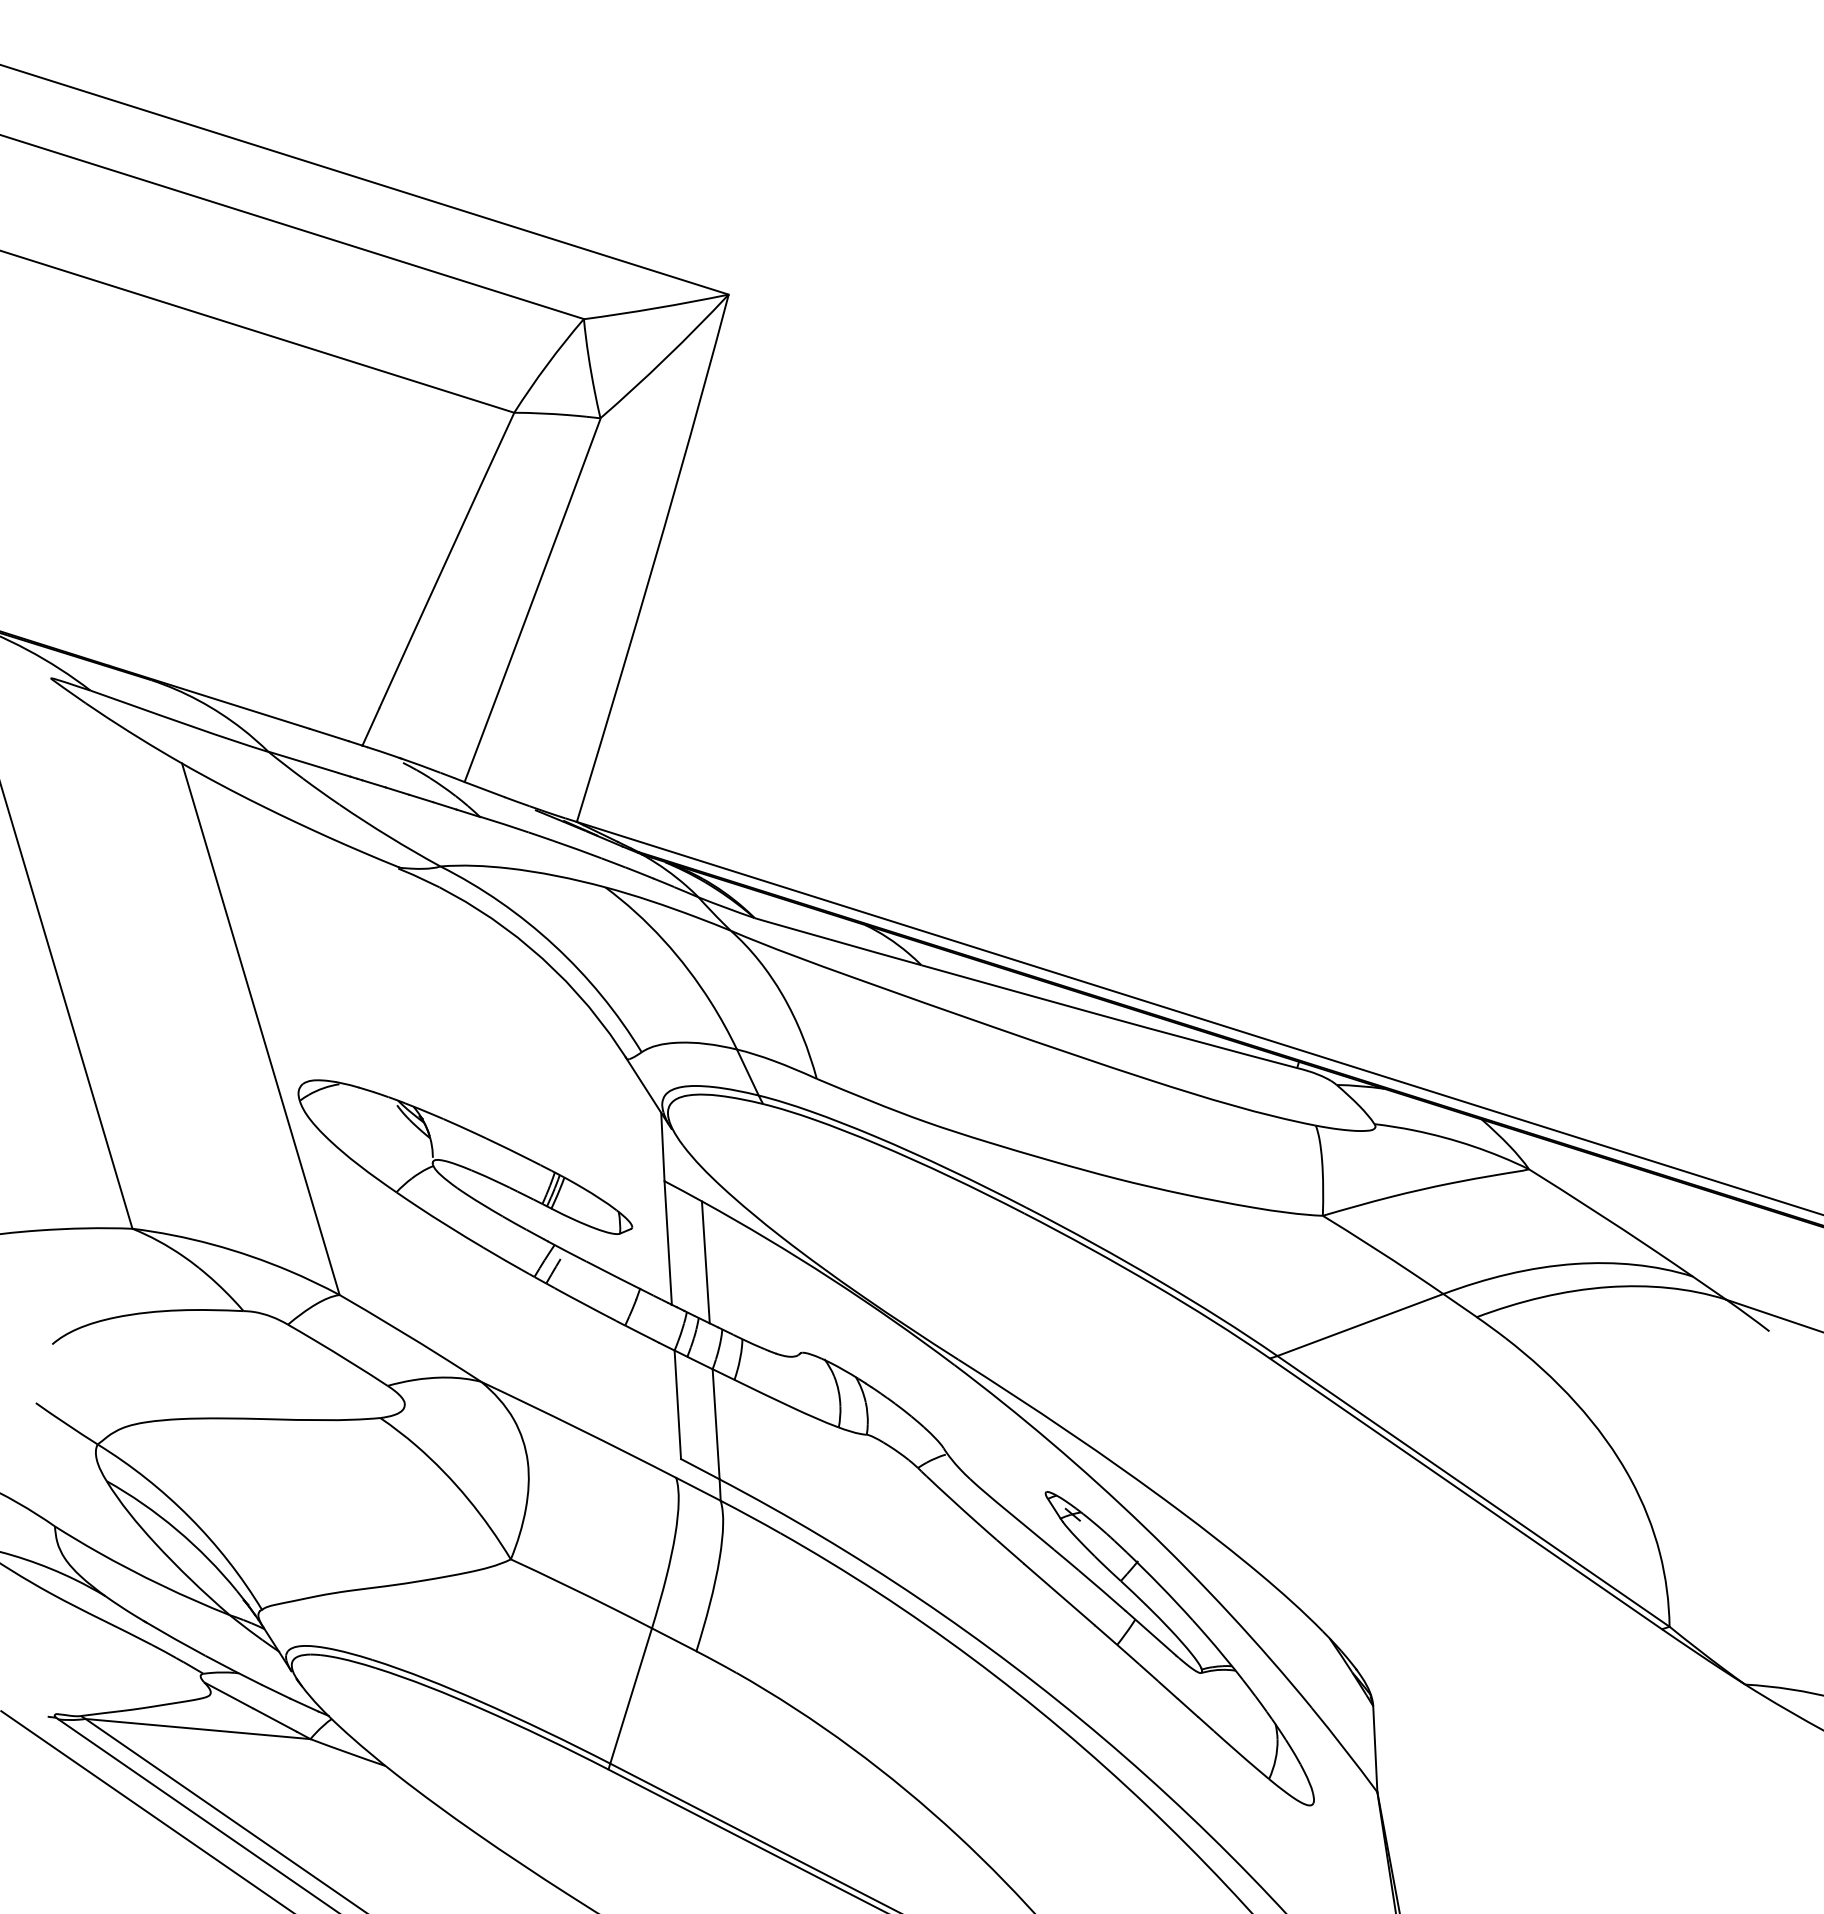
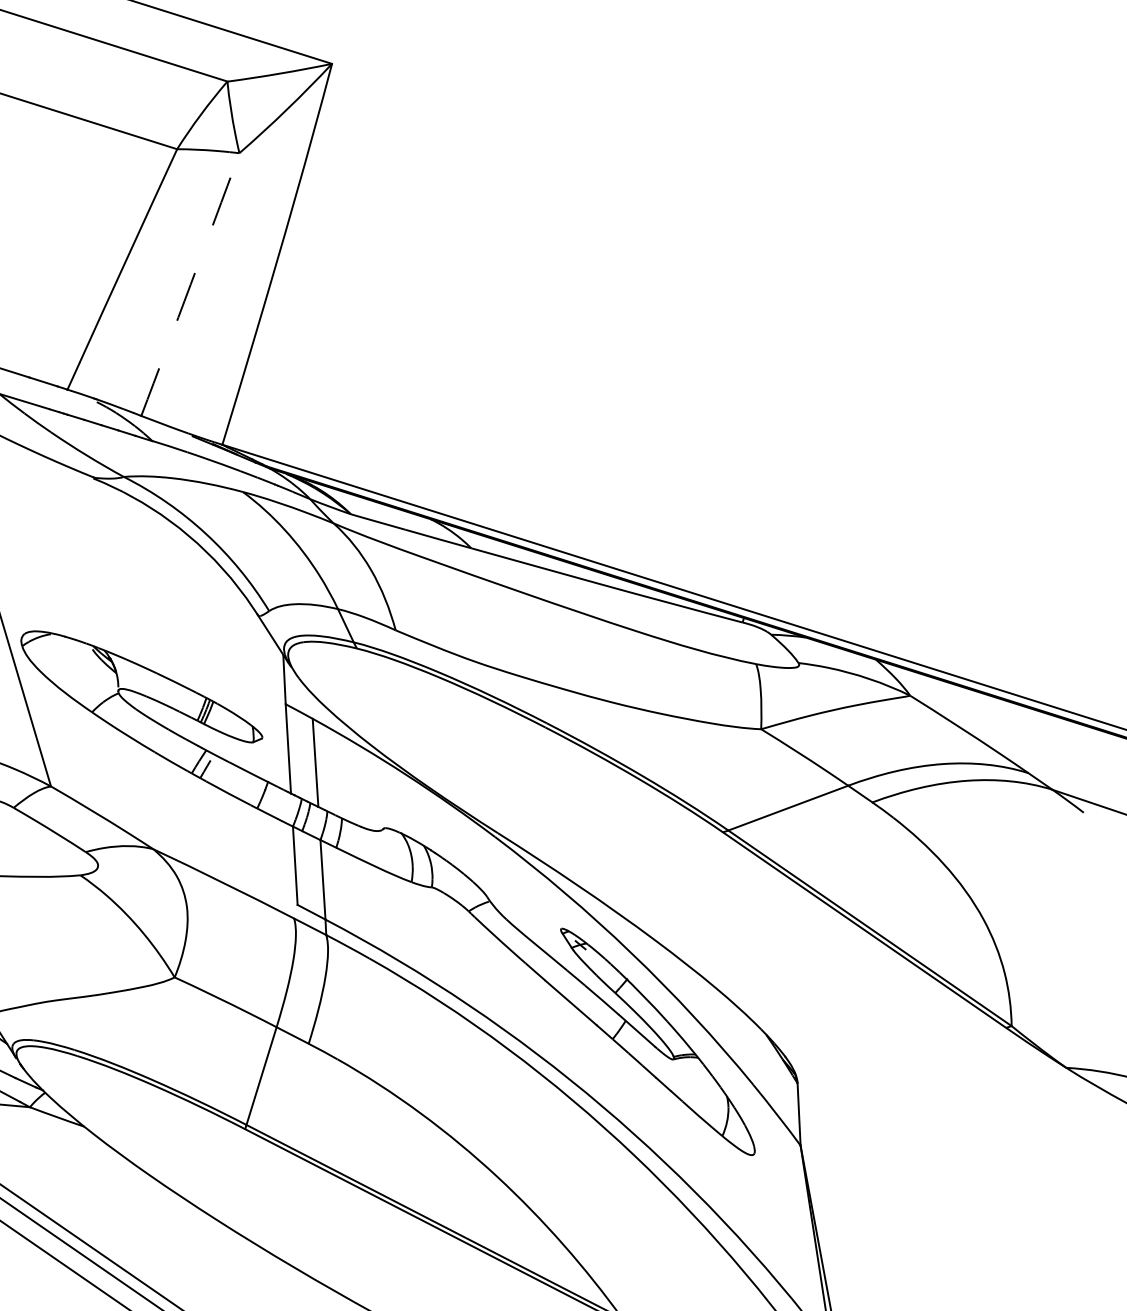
arc: (532, 600) -> (190, 284), solid -> dashed

